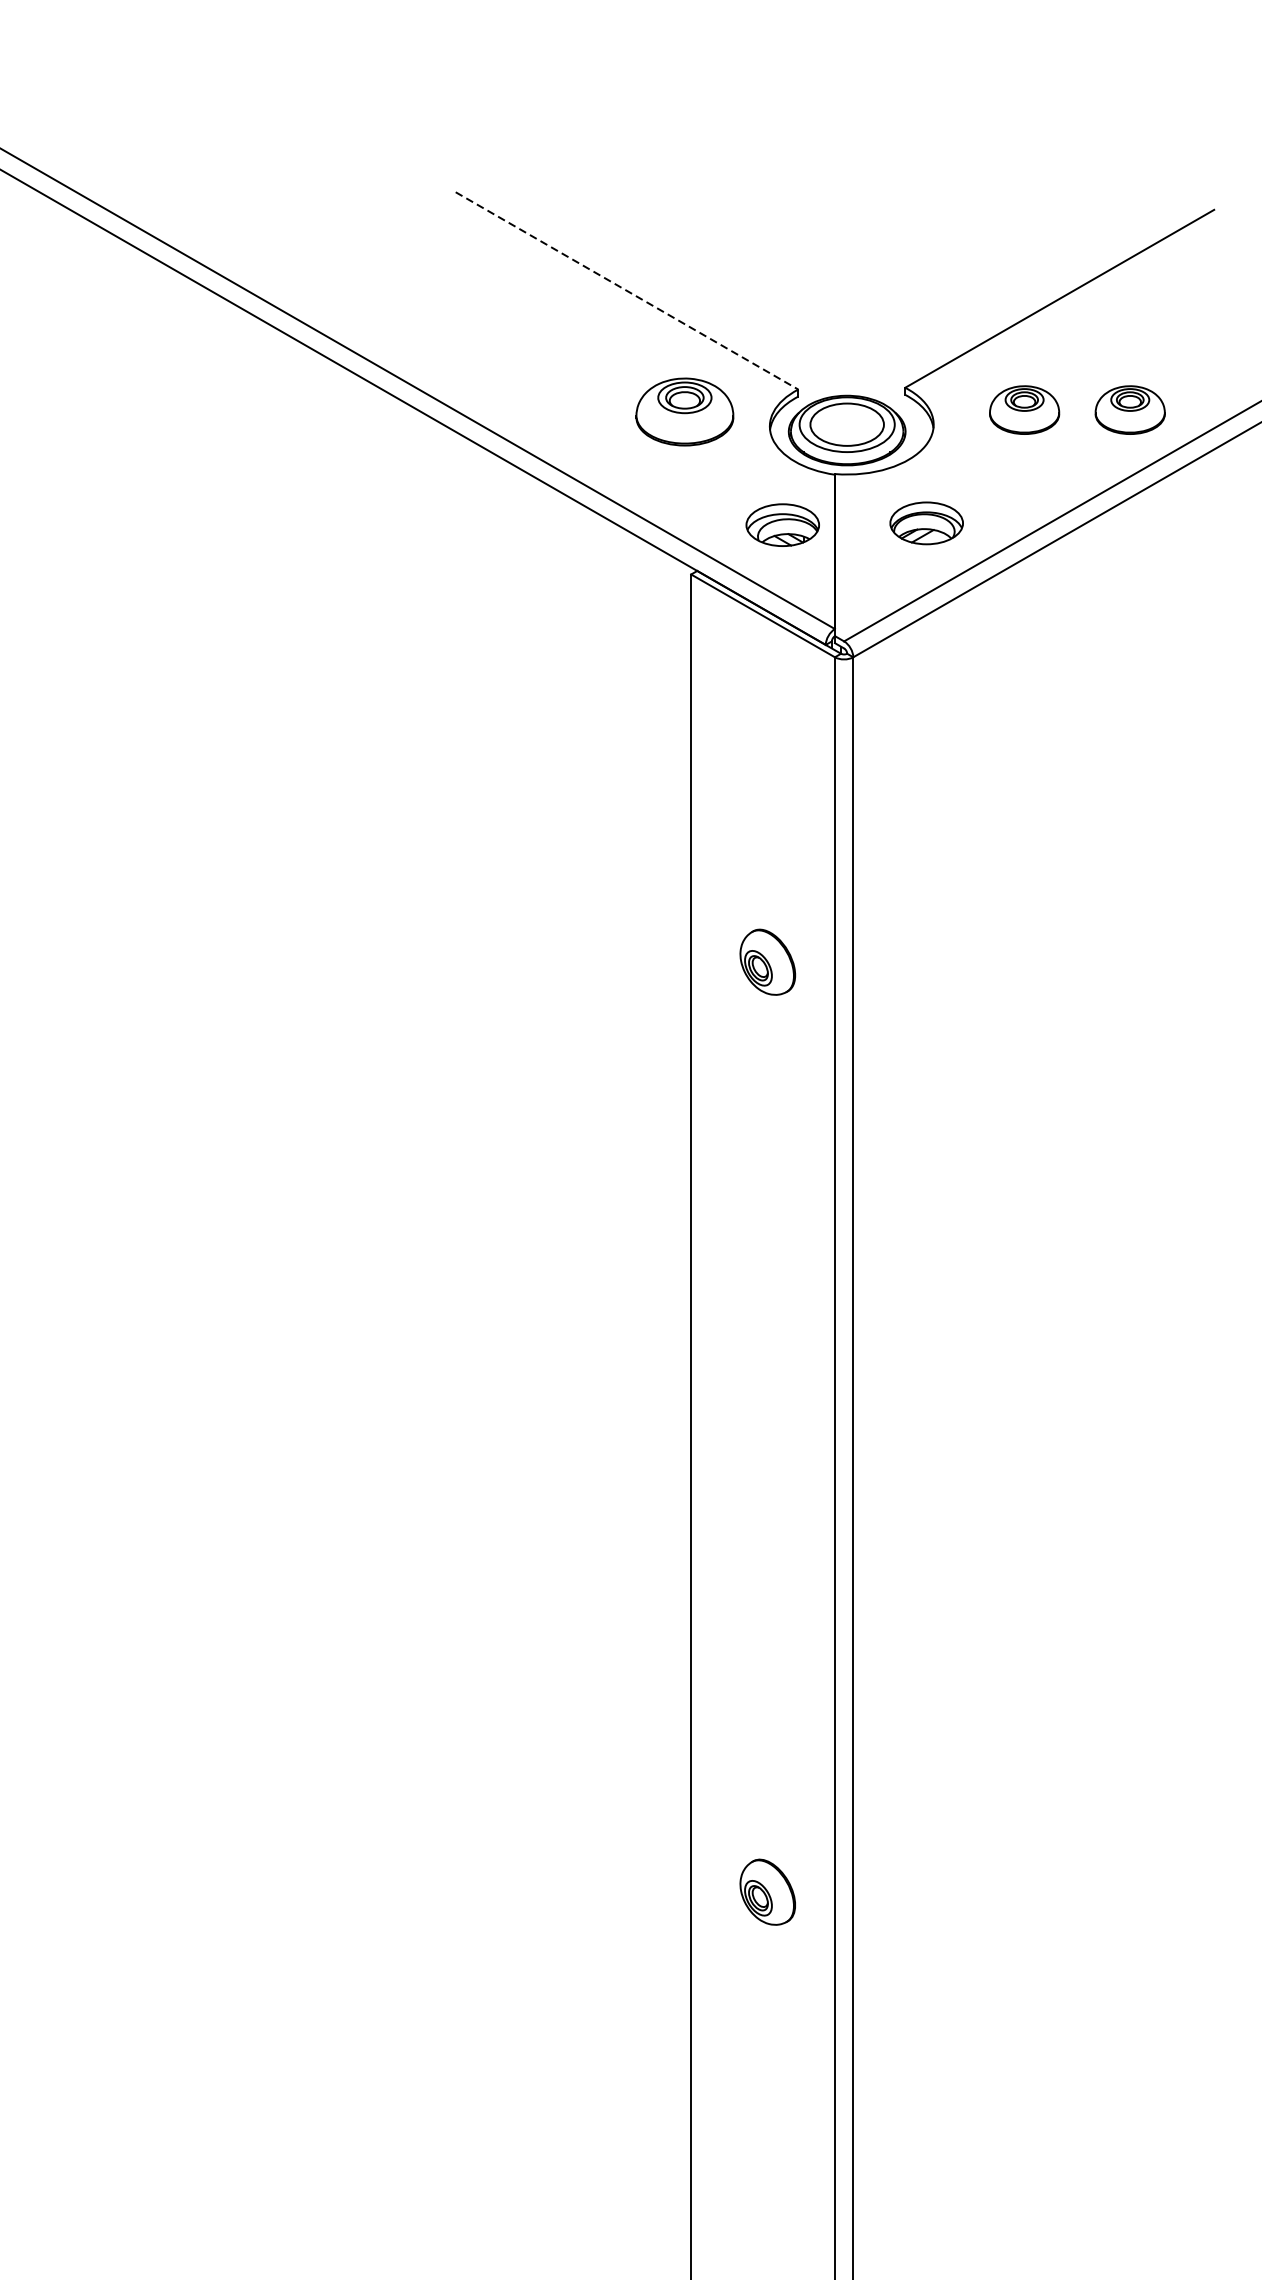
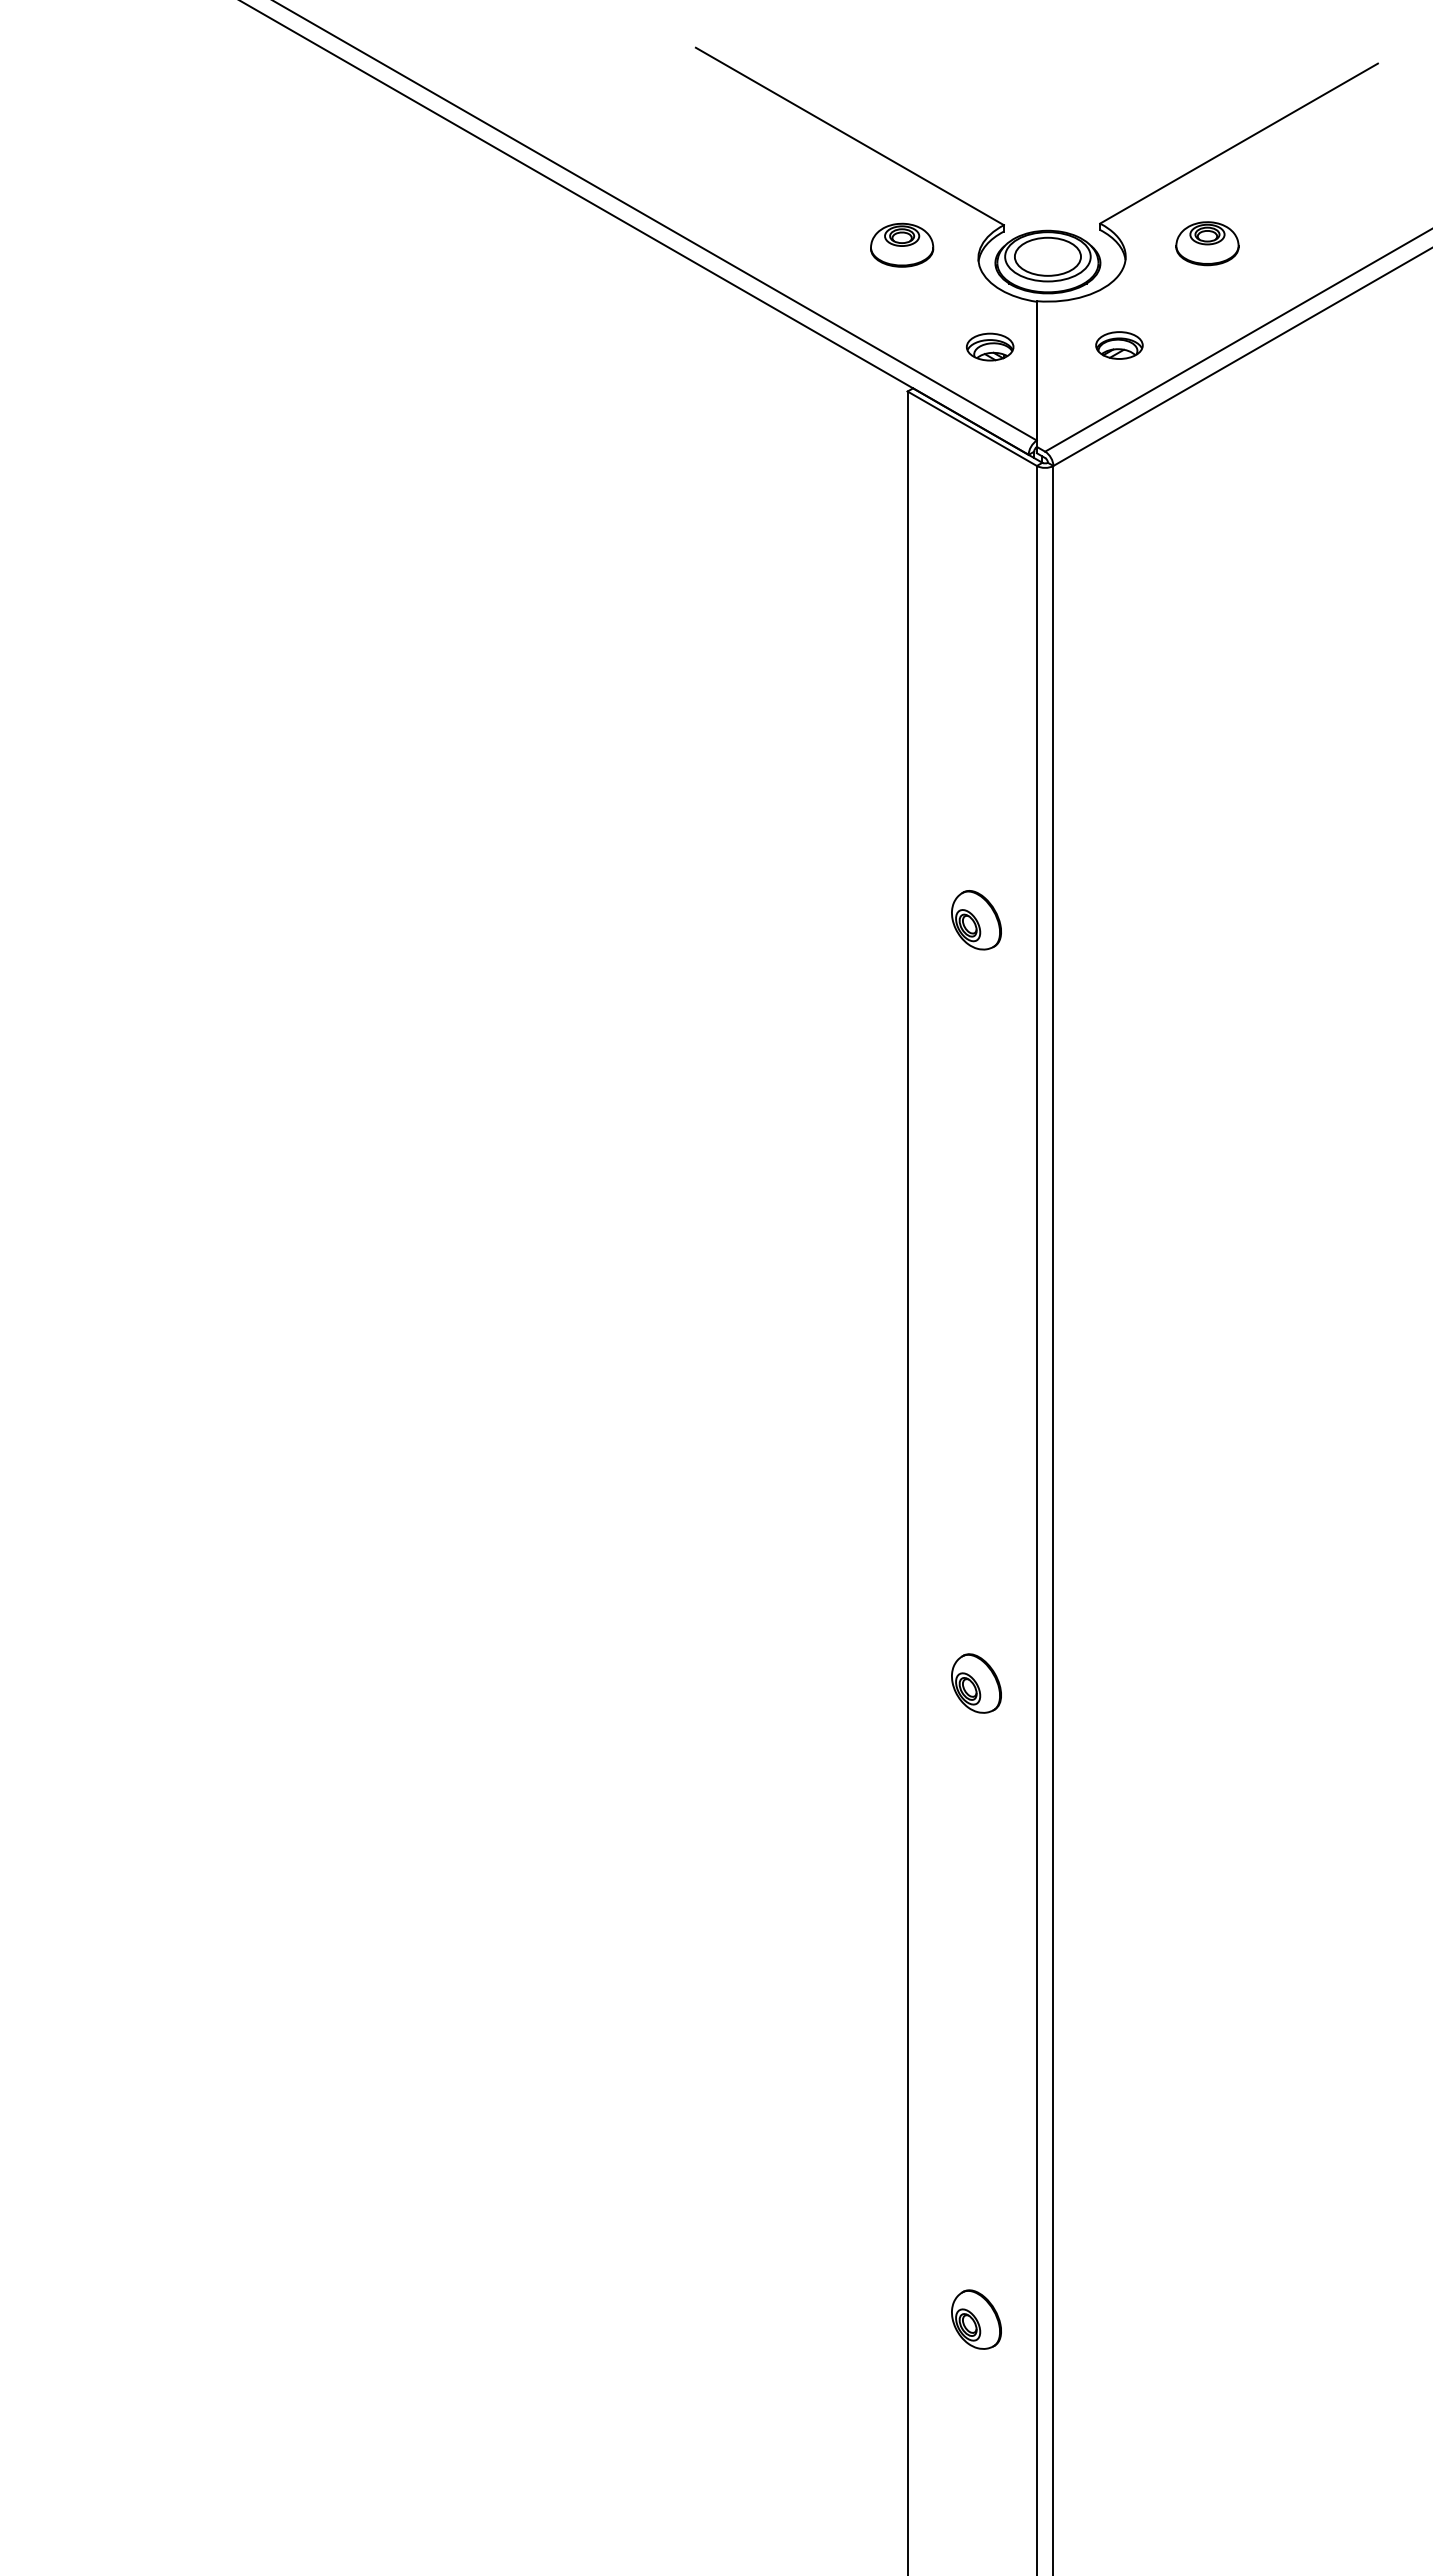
line: (626, 290) -> (849, 136), dashed -> solid
part: (1130, 409) -> (1302, 243), removed
part: (685, 411) -> (902, 244), size x0.71
part: (926, 523) -> (1119, 345), size x0.71
part: (783, 524) -> (990, 346), size x0.71
part: (767, 962) -> (976, 920), moved
part: (767, 1892) -> (976, 1683), moved

